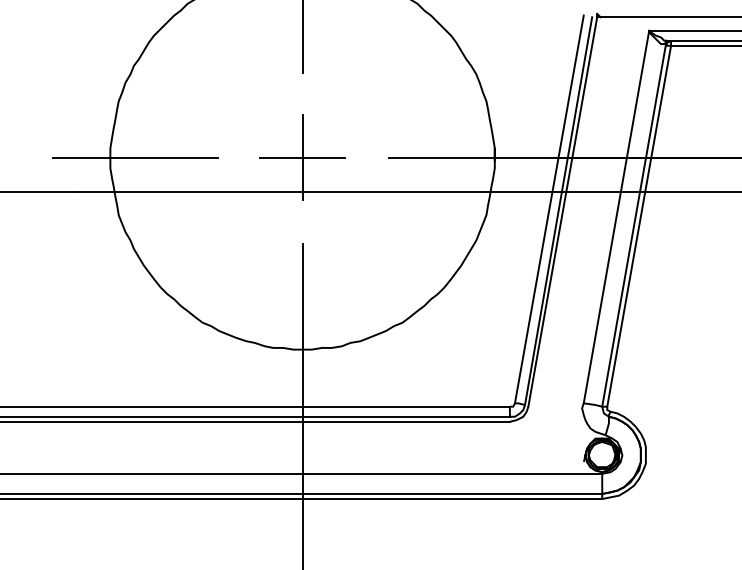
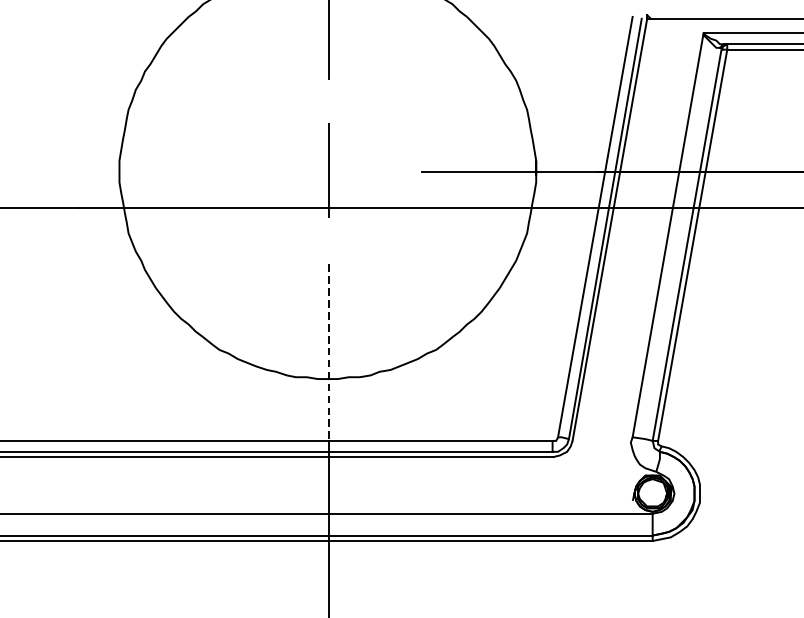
line: (135, 158) -> (146, 171), removed
line: (302, 158) -> (327, 171), removed
line: (303, 325) -> (328, 352), solid -> dashed

